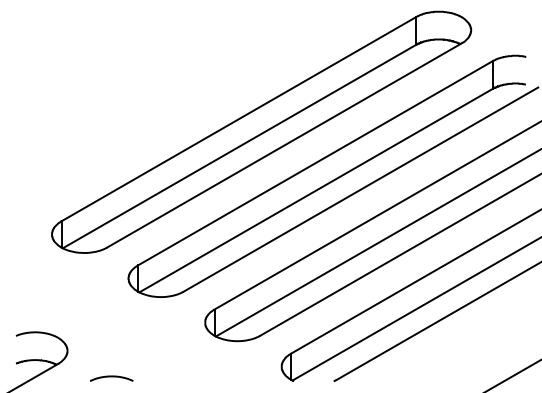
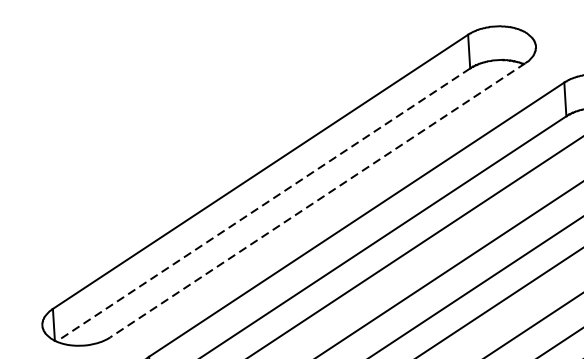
line: (284, 145) -> (317, 200), solid -> dashed
line: (239, 146) -> (263, 204), solid -> dashed

